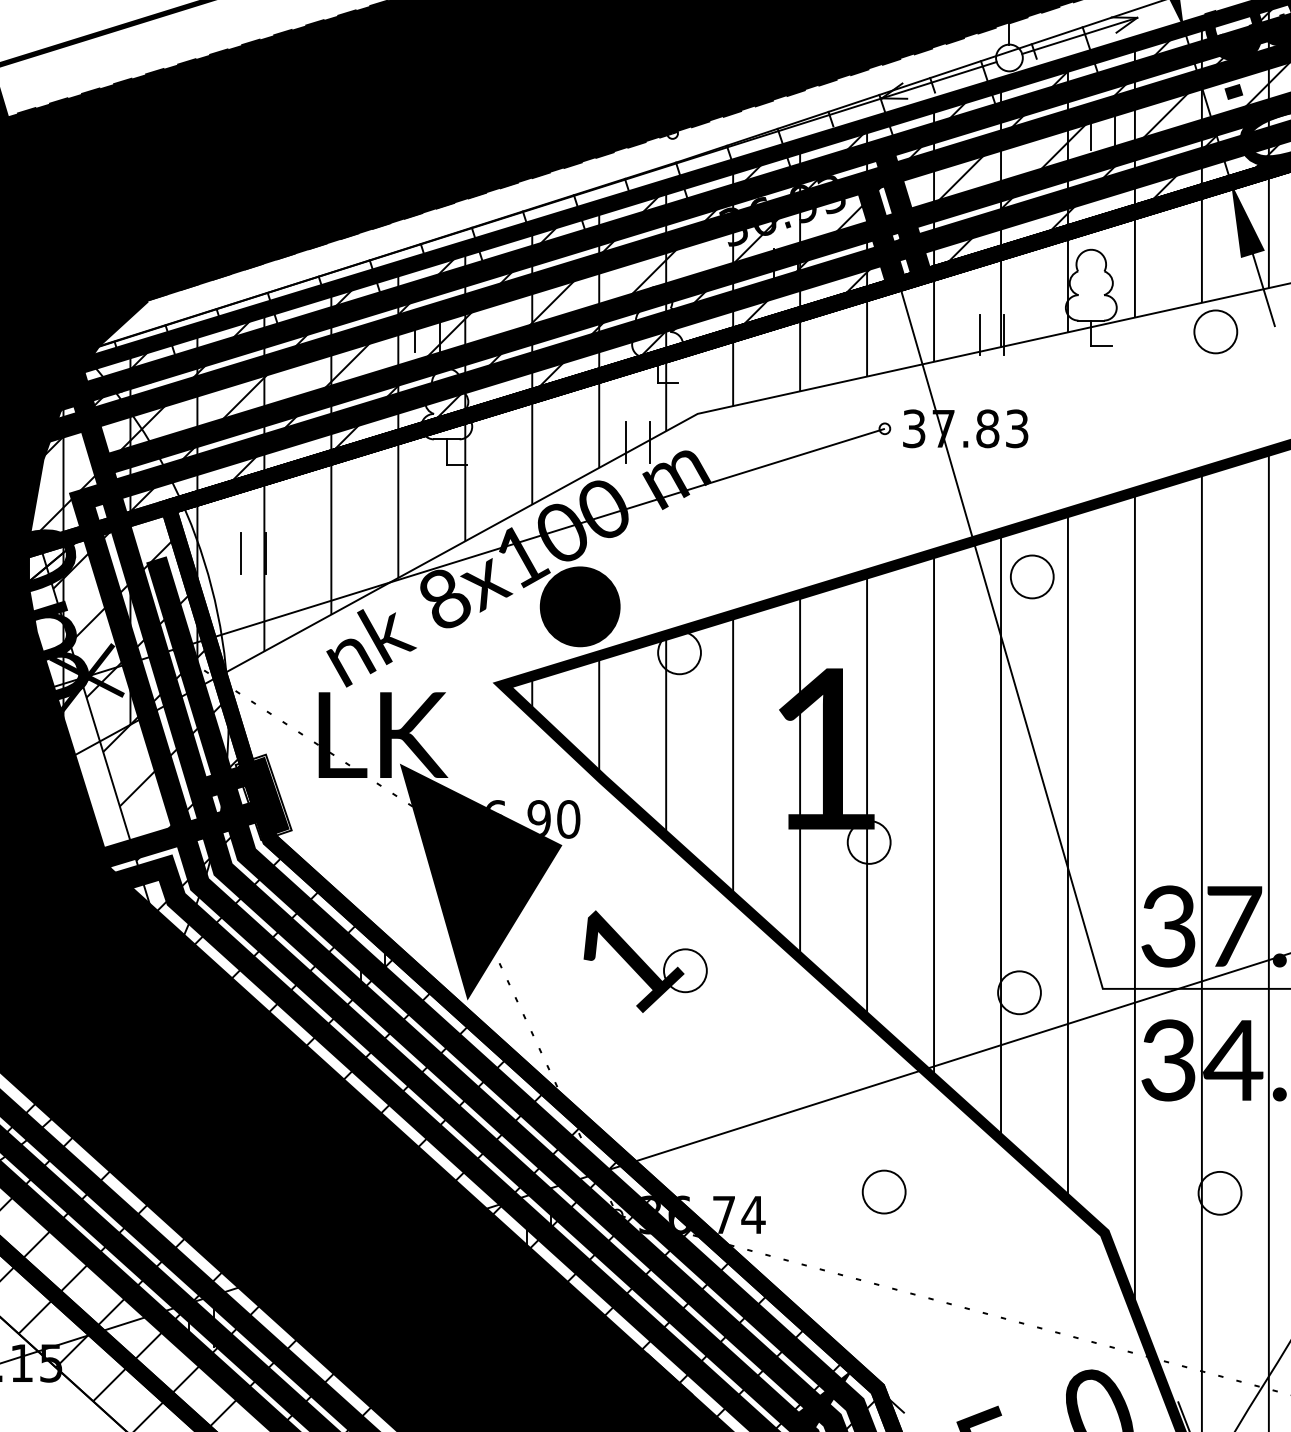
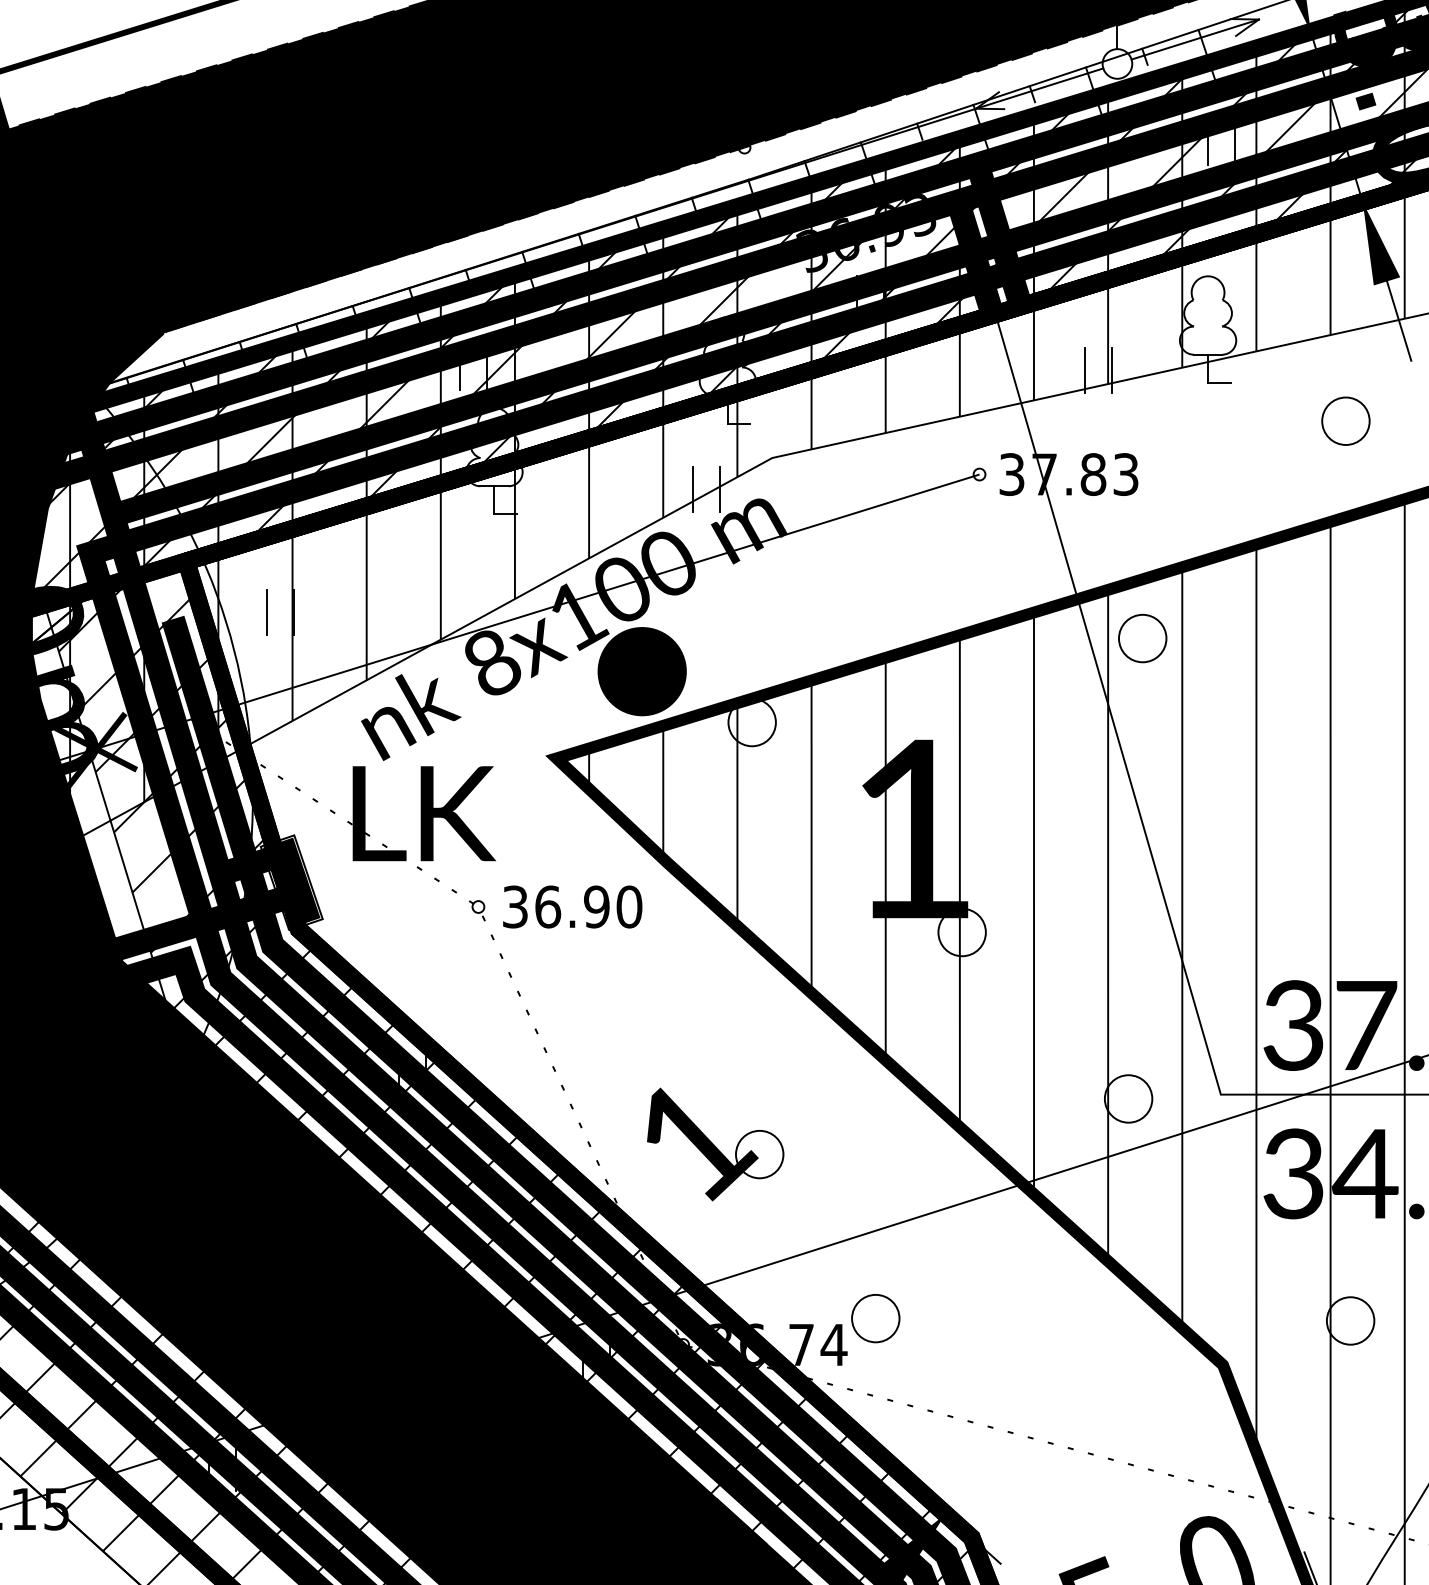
part: (1215, 331) -> (1345, 420), moved
fill: (481, 882) -> (532, 976), removed
part: (645, 961) -> (715, 1144), moved
part: (883, 1191) -> (875, 1318), moved

